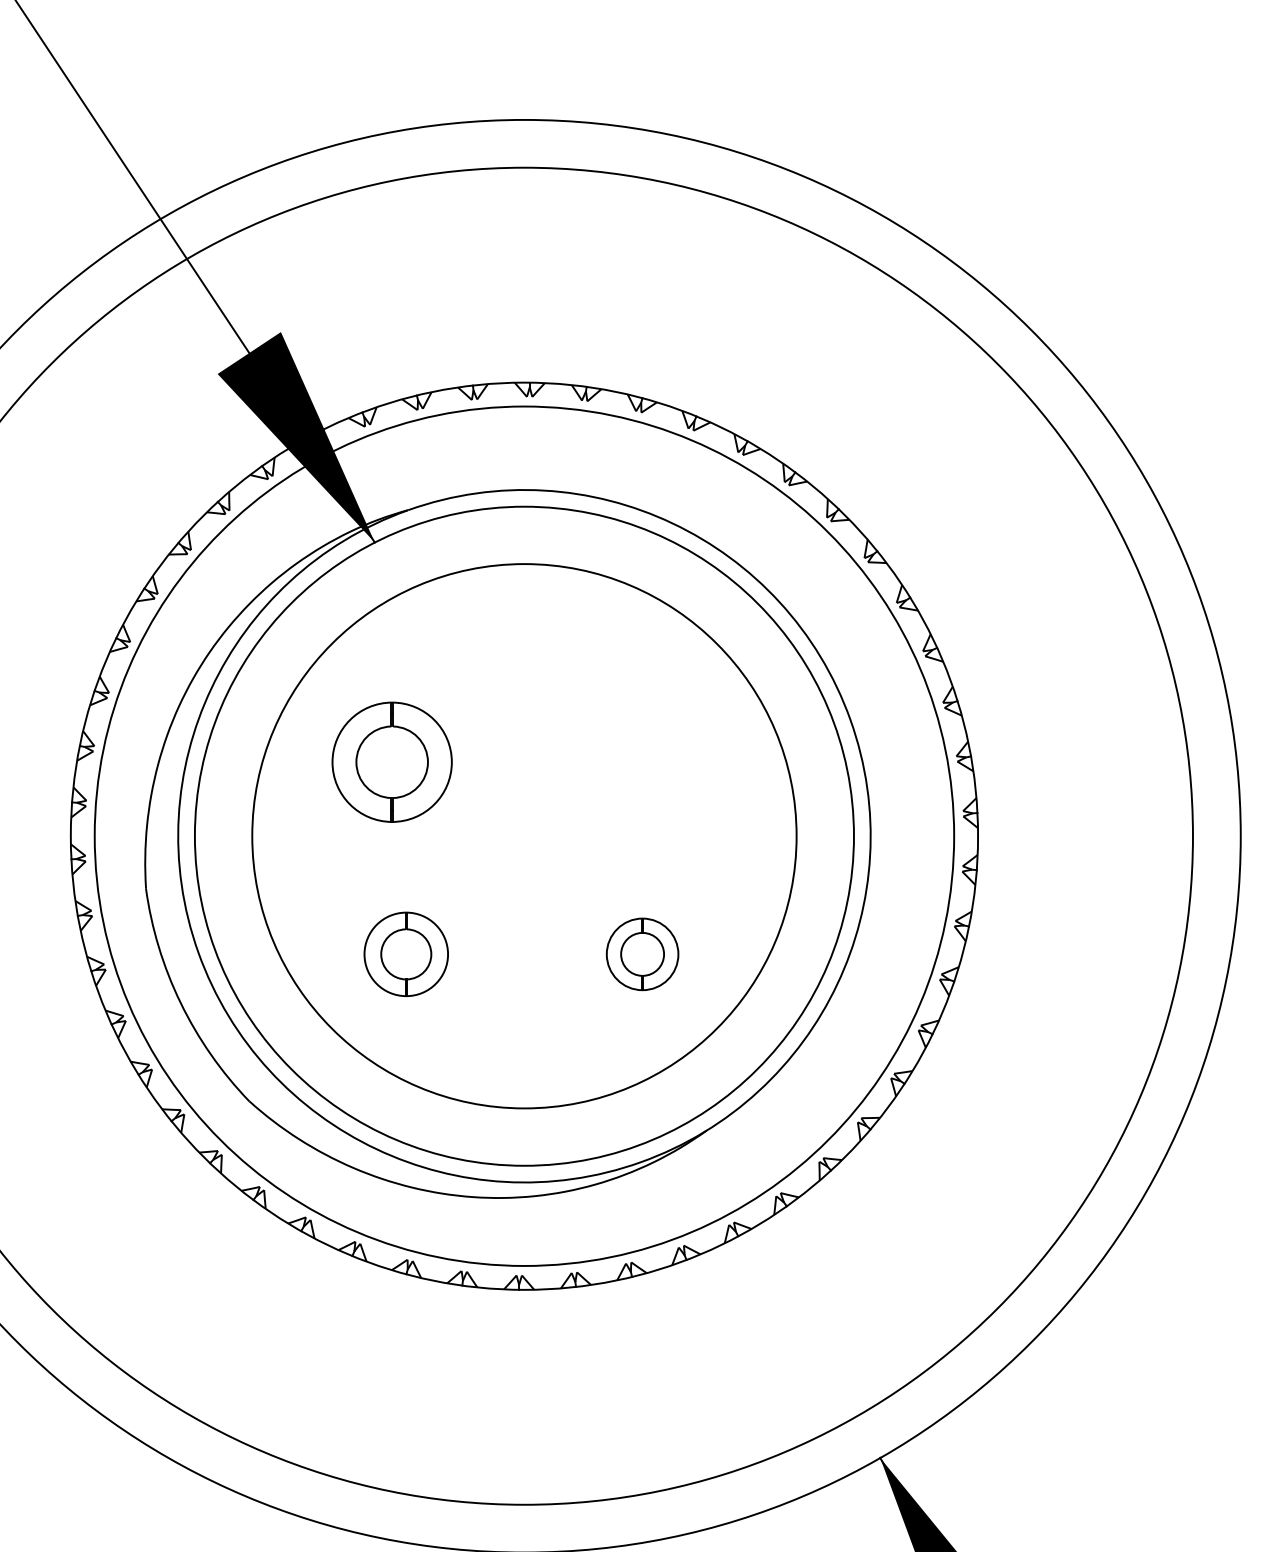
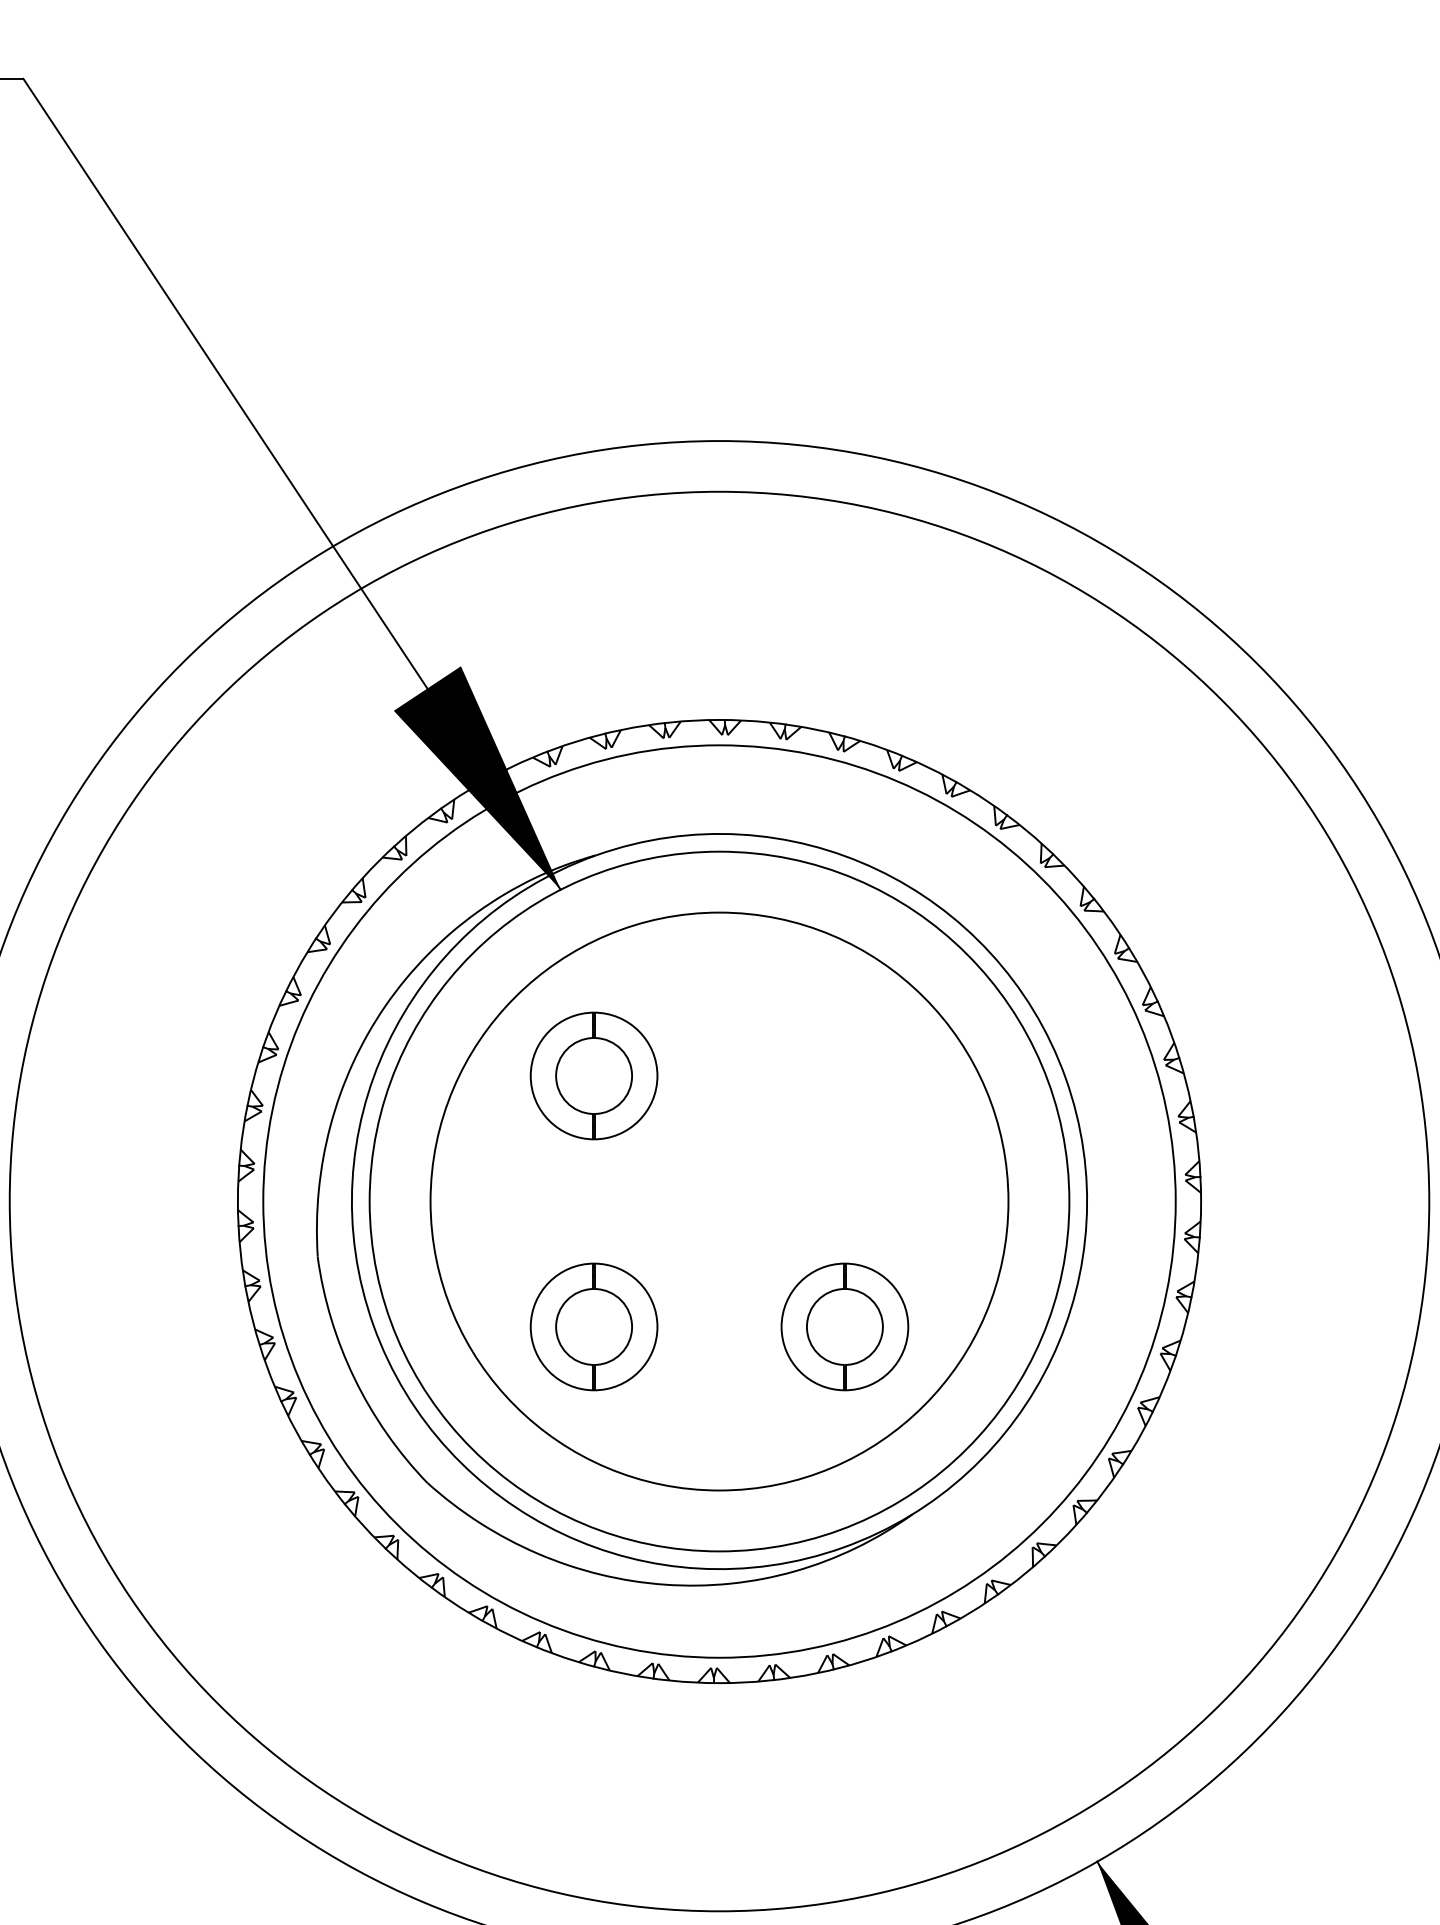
part: (391, 761) -> (593, 1075), moved
part: (405, 953) -> (593, 1326), size x1.43
part: (642, 953) -> (844, 1326), size x1.67

